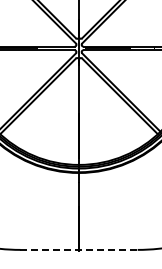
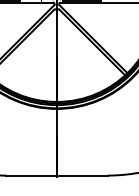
line: (79, 249) -> (57, 175), dashed -> solid

